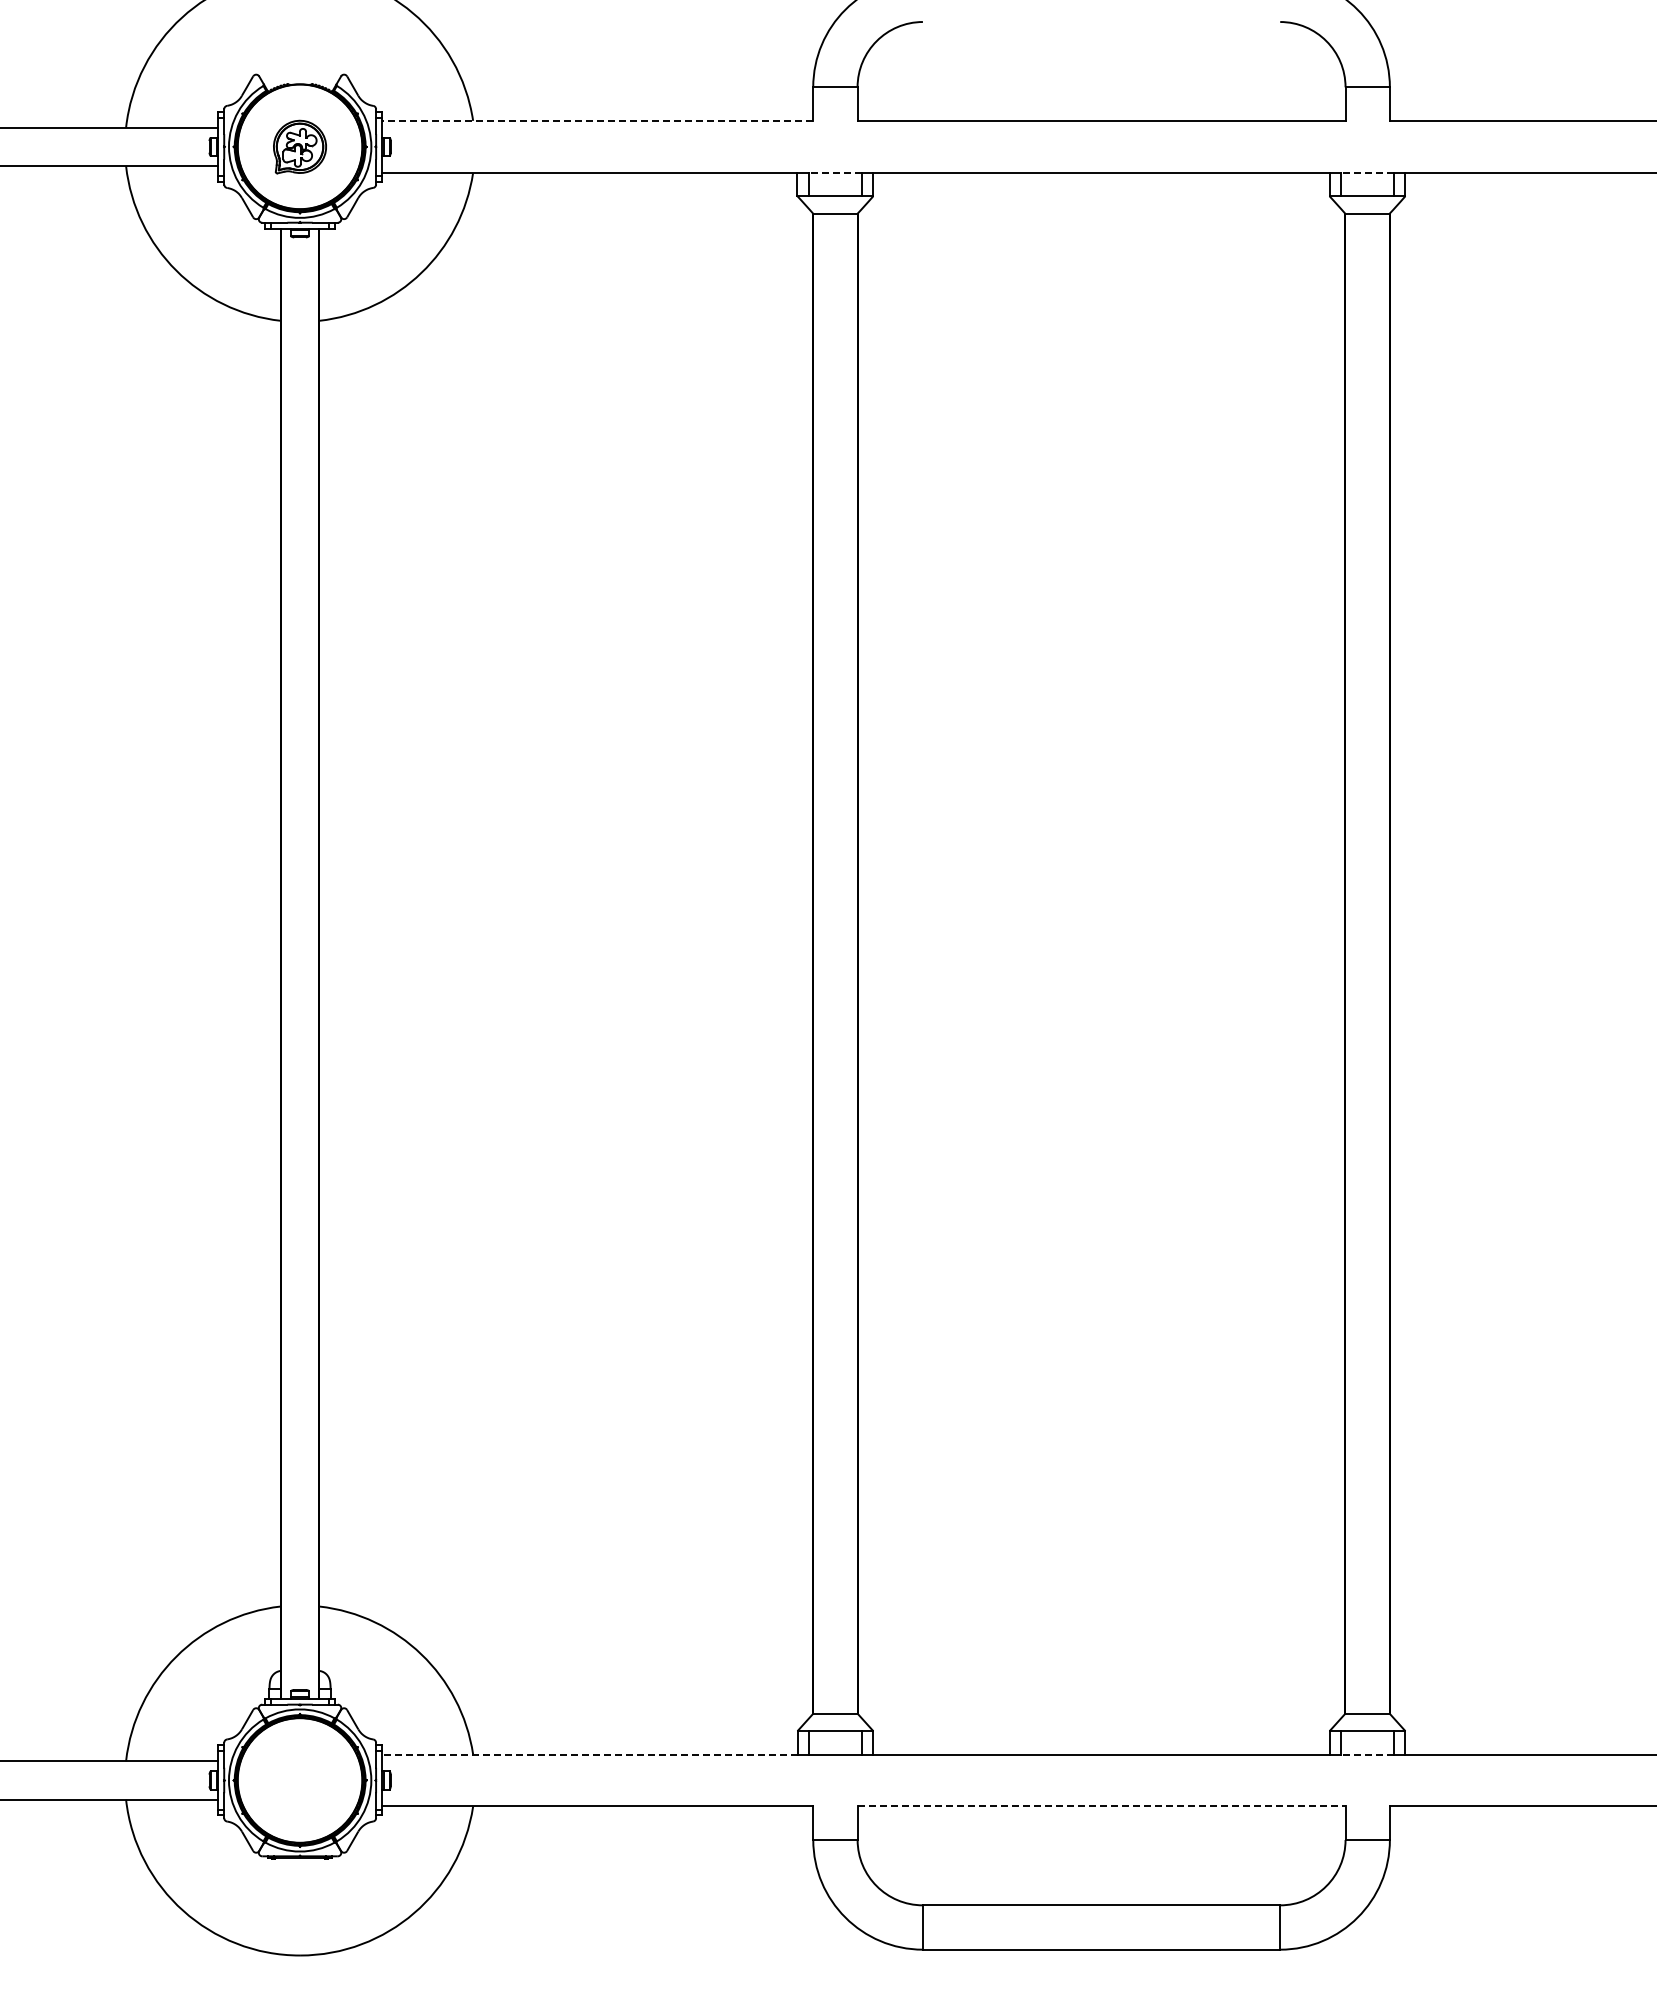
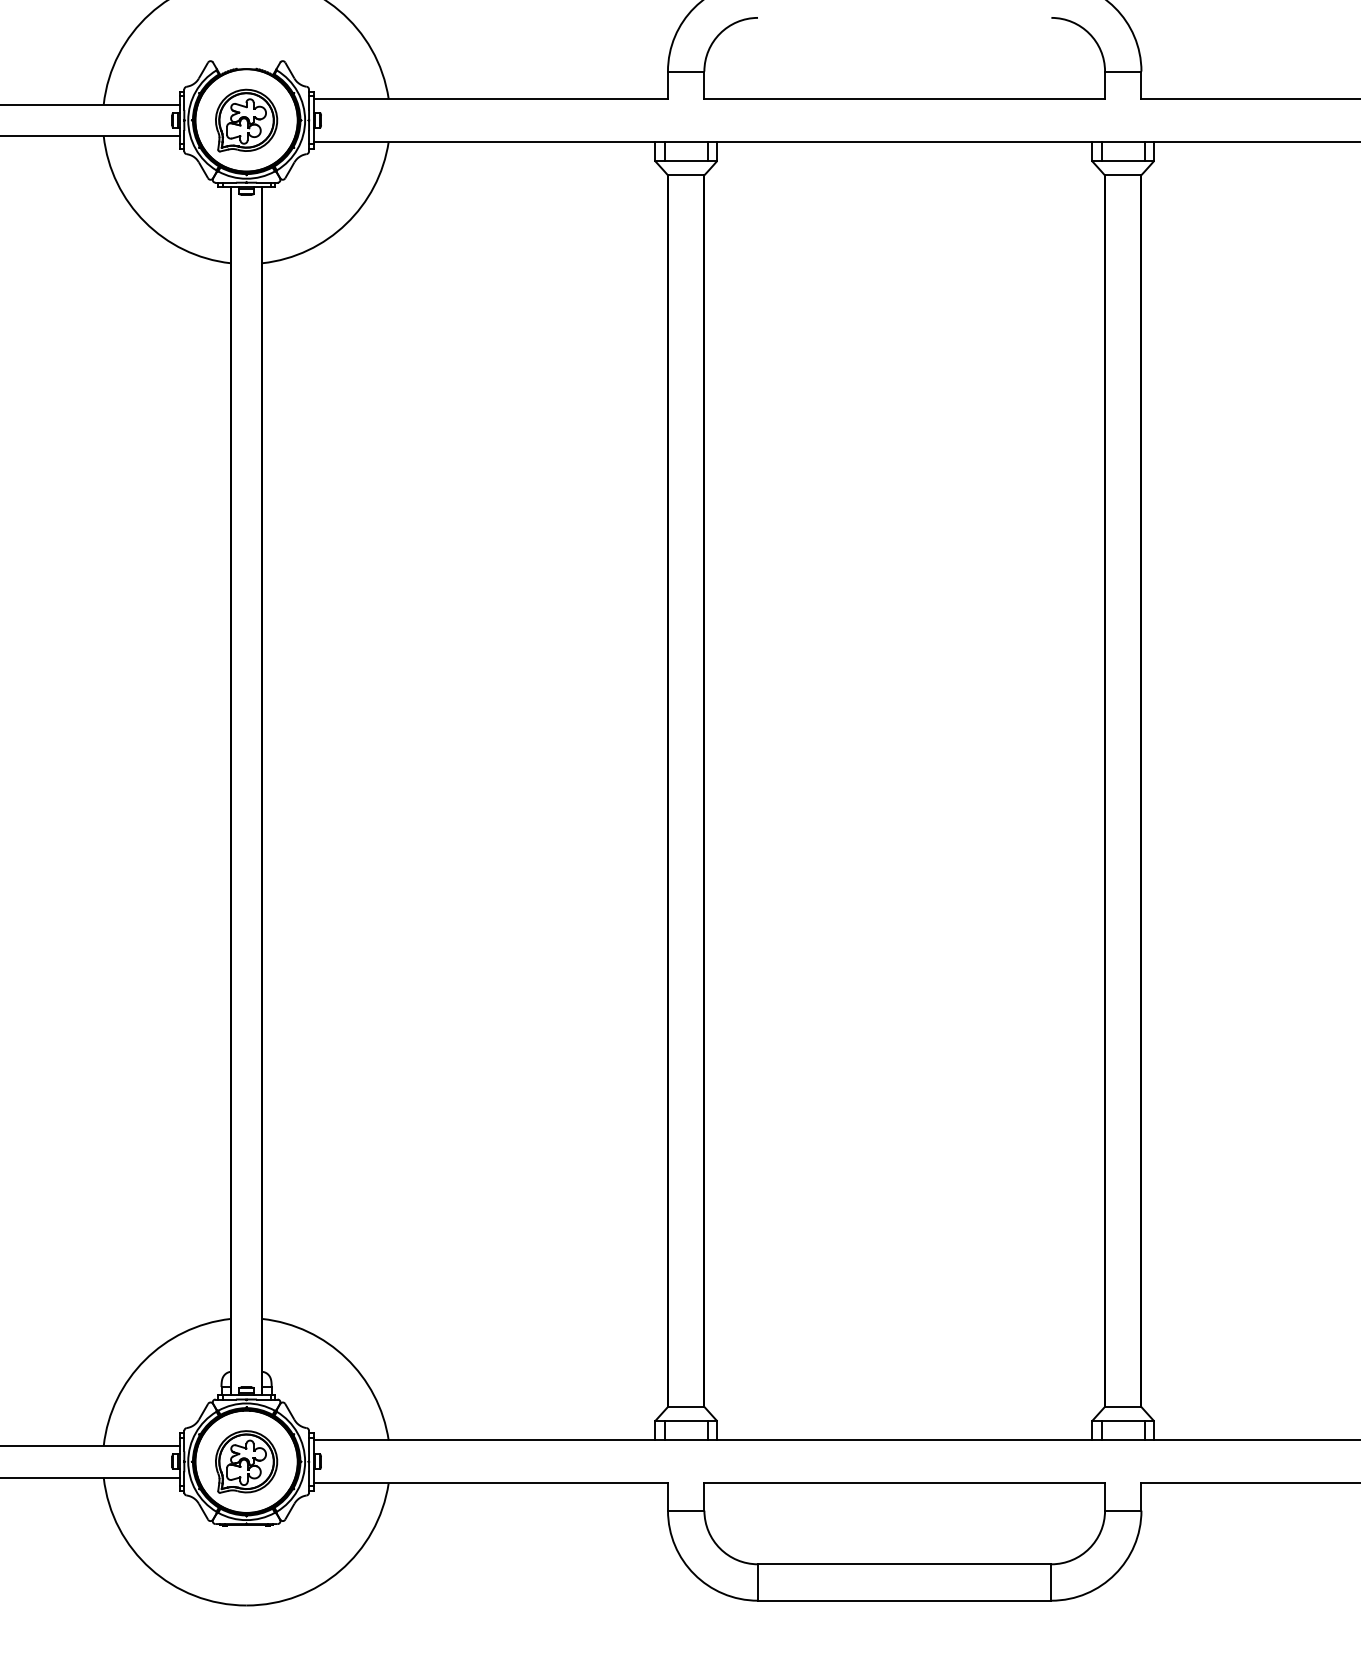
line: (597, 120) -> (490, 98), dashed -> solid
part: (299, 146) -> (246, 120), size x1.43
line: (834, 172) -> (685, 141), dashed -> solid
line: (1366, 172) -> (1122, 141), dashed -> solid
line: (589, 1754) -> (484, 1440), dashed -> solid
line: (1367, 1754) -> (1123, 1440), dashed -> solid
part: (299, 1780) -> (246, 1461), added
line: (1101, 1806) -> (904, 1483), dashed -> solid

